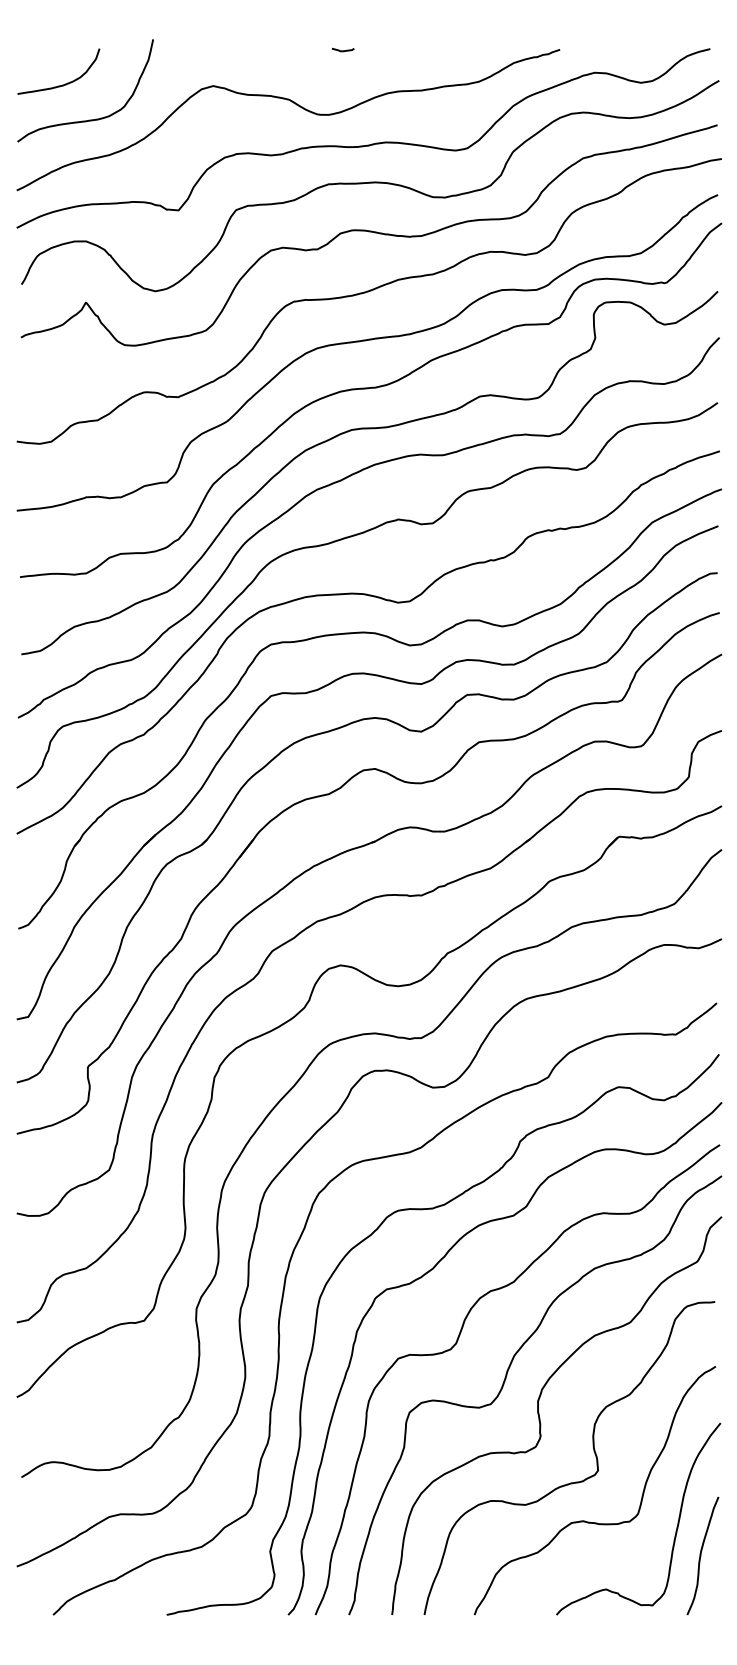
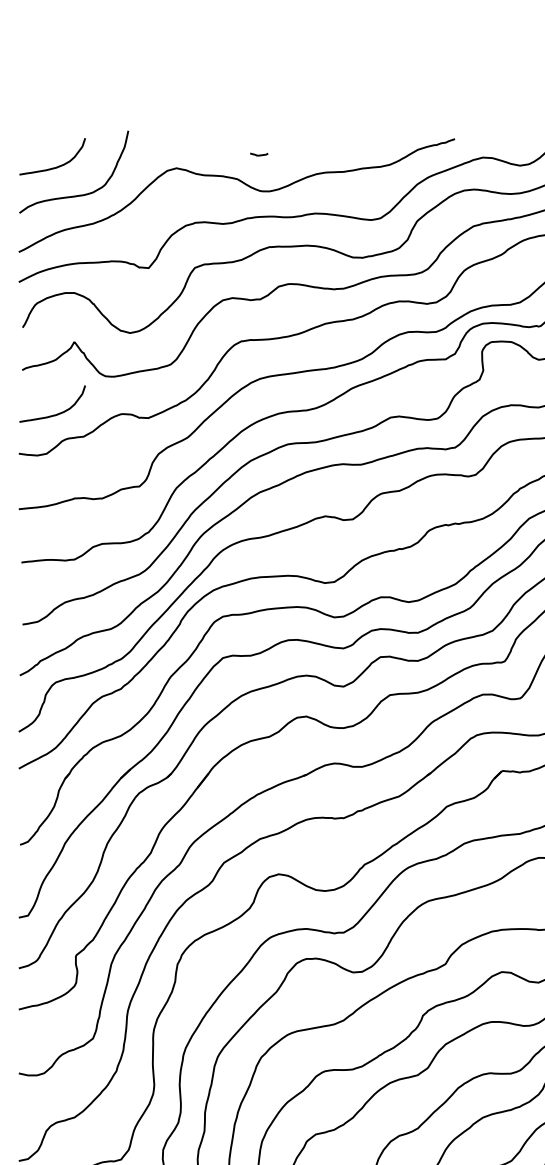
curve: (342, 50) -> (258, 154), moved
curve: (62, 392) -> (55, 414), added

